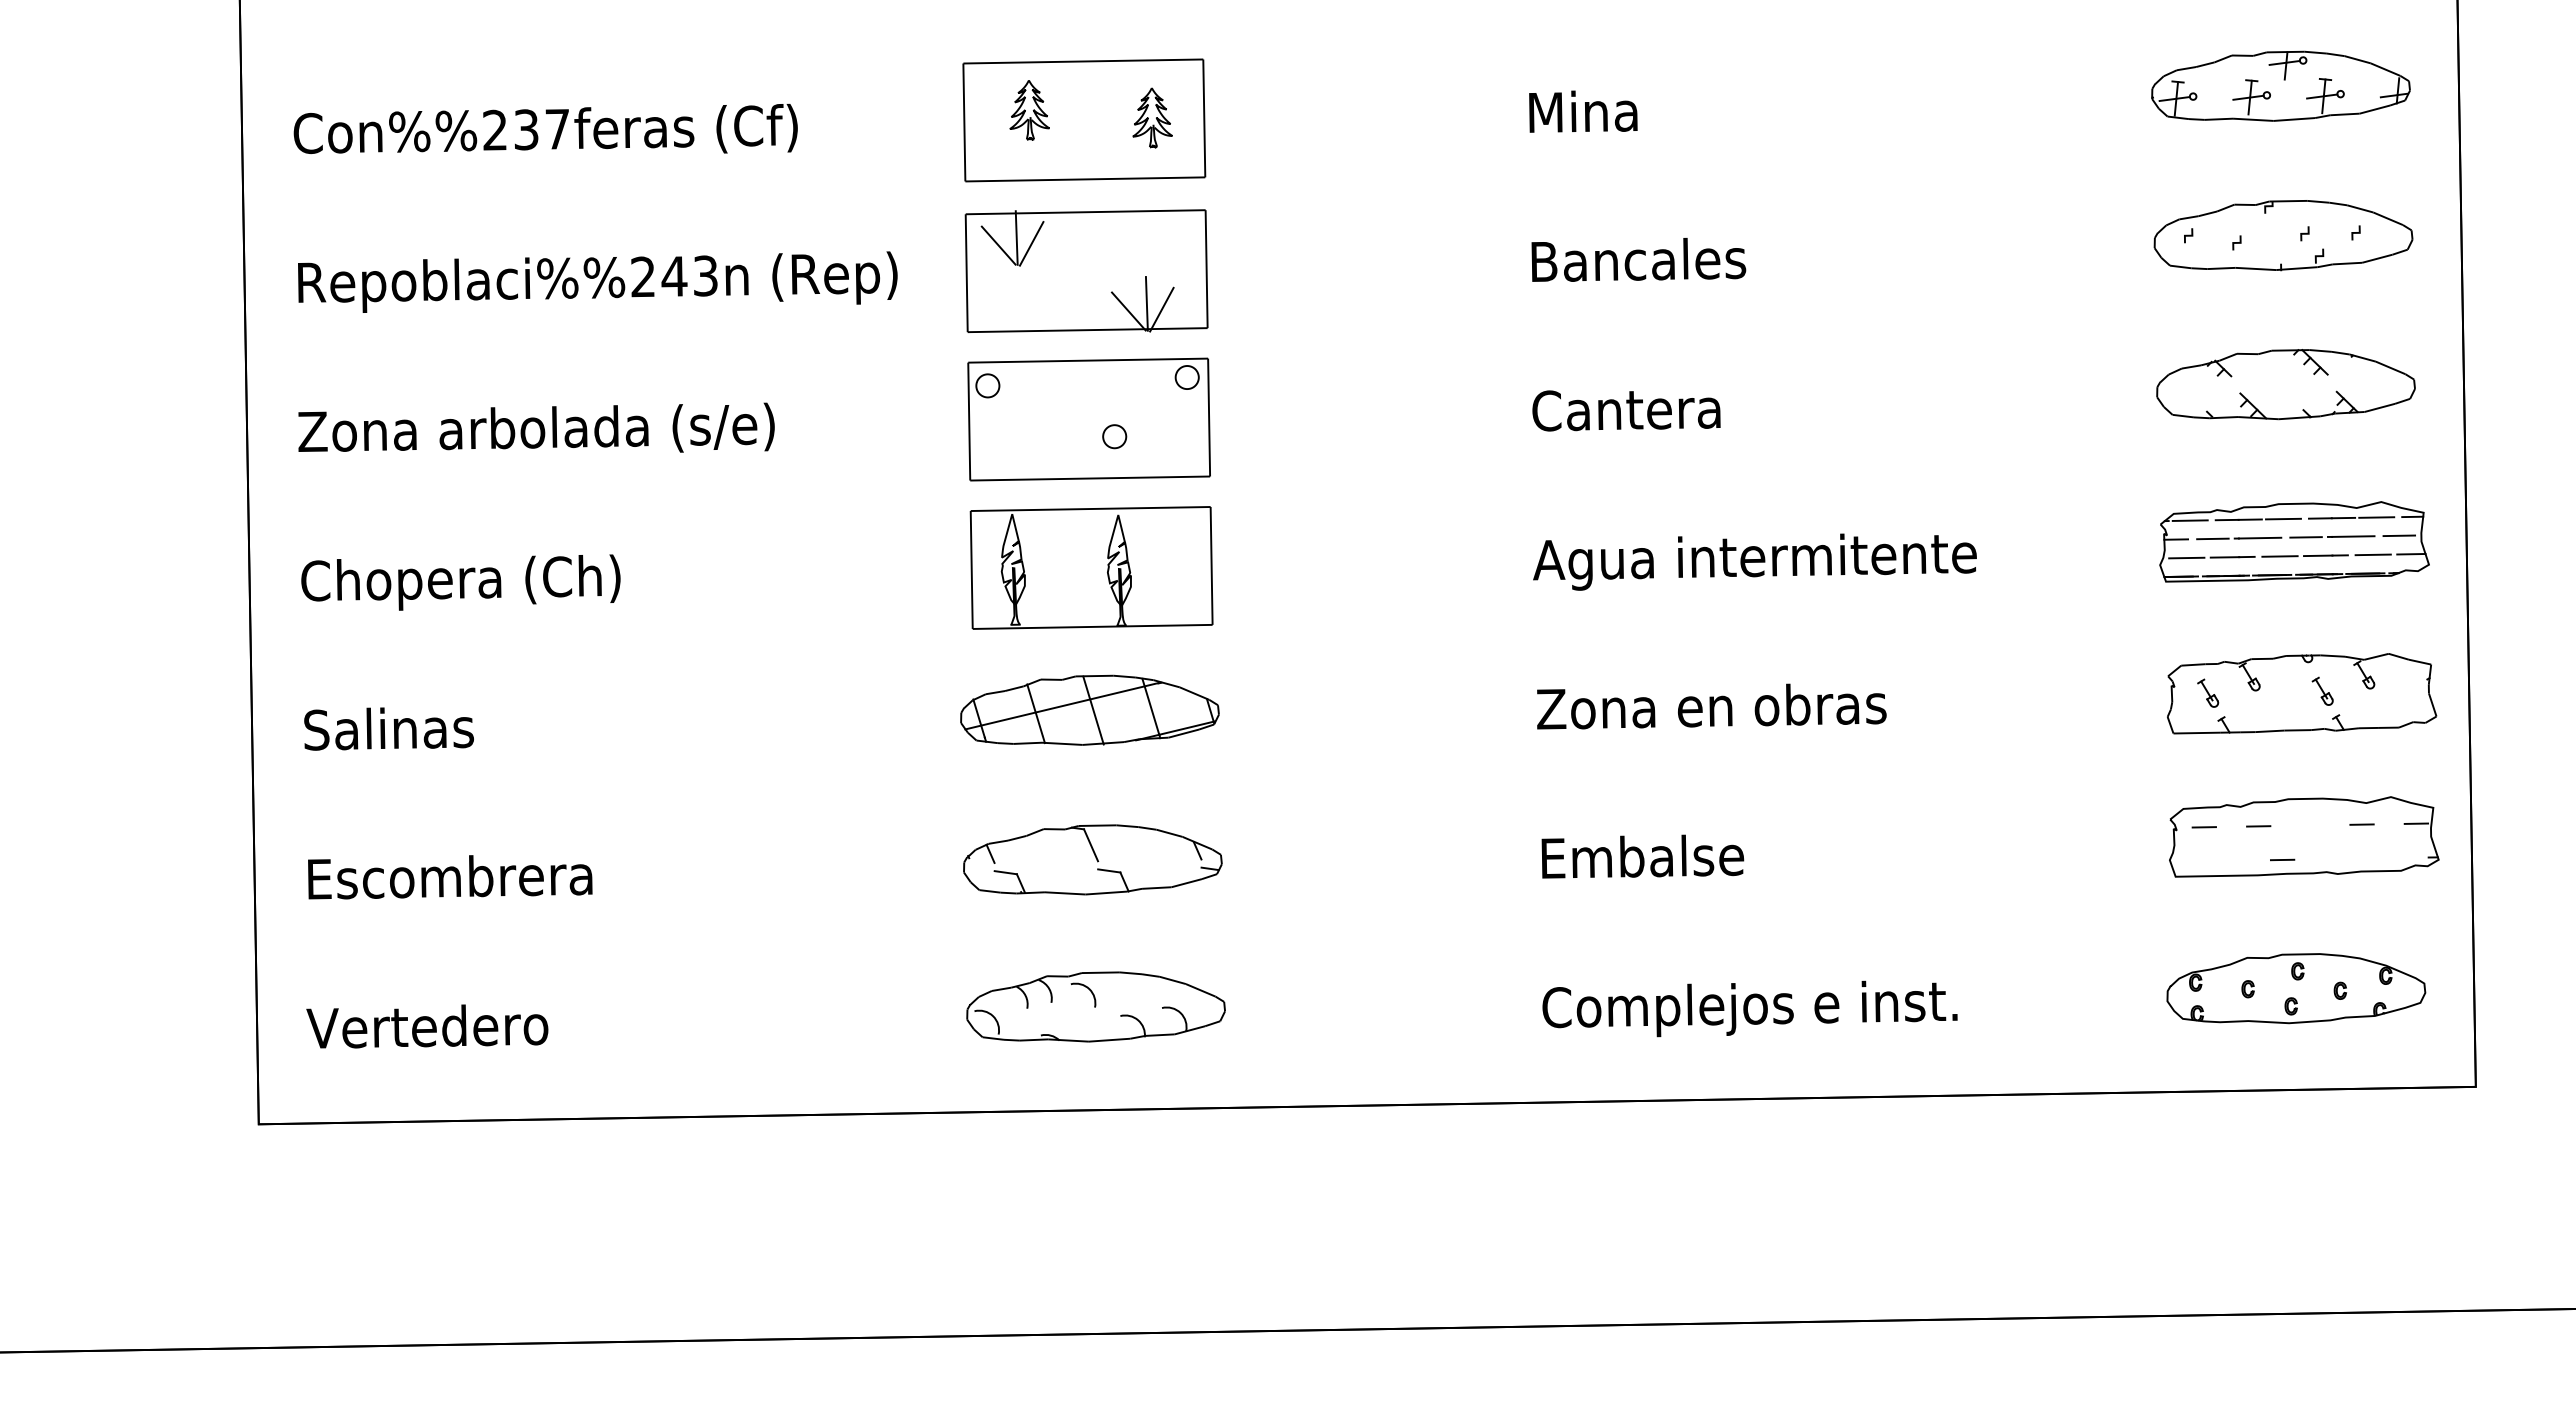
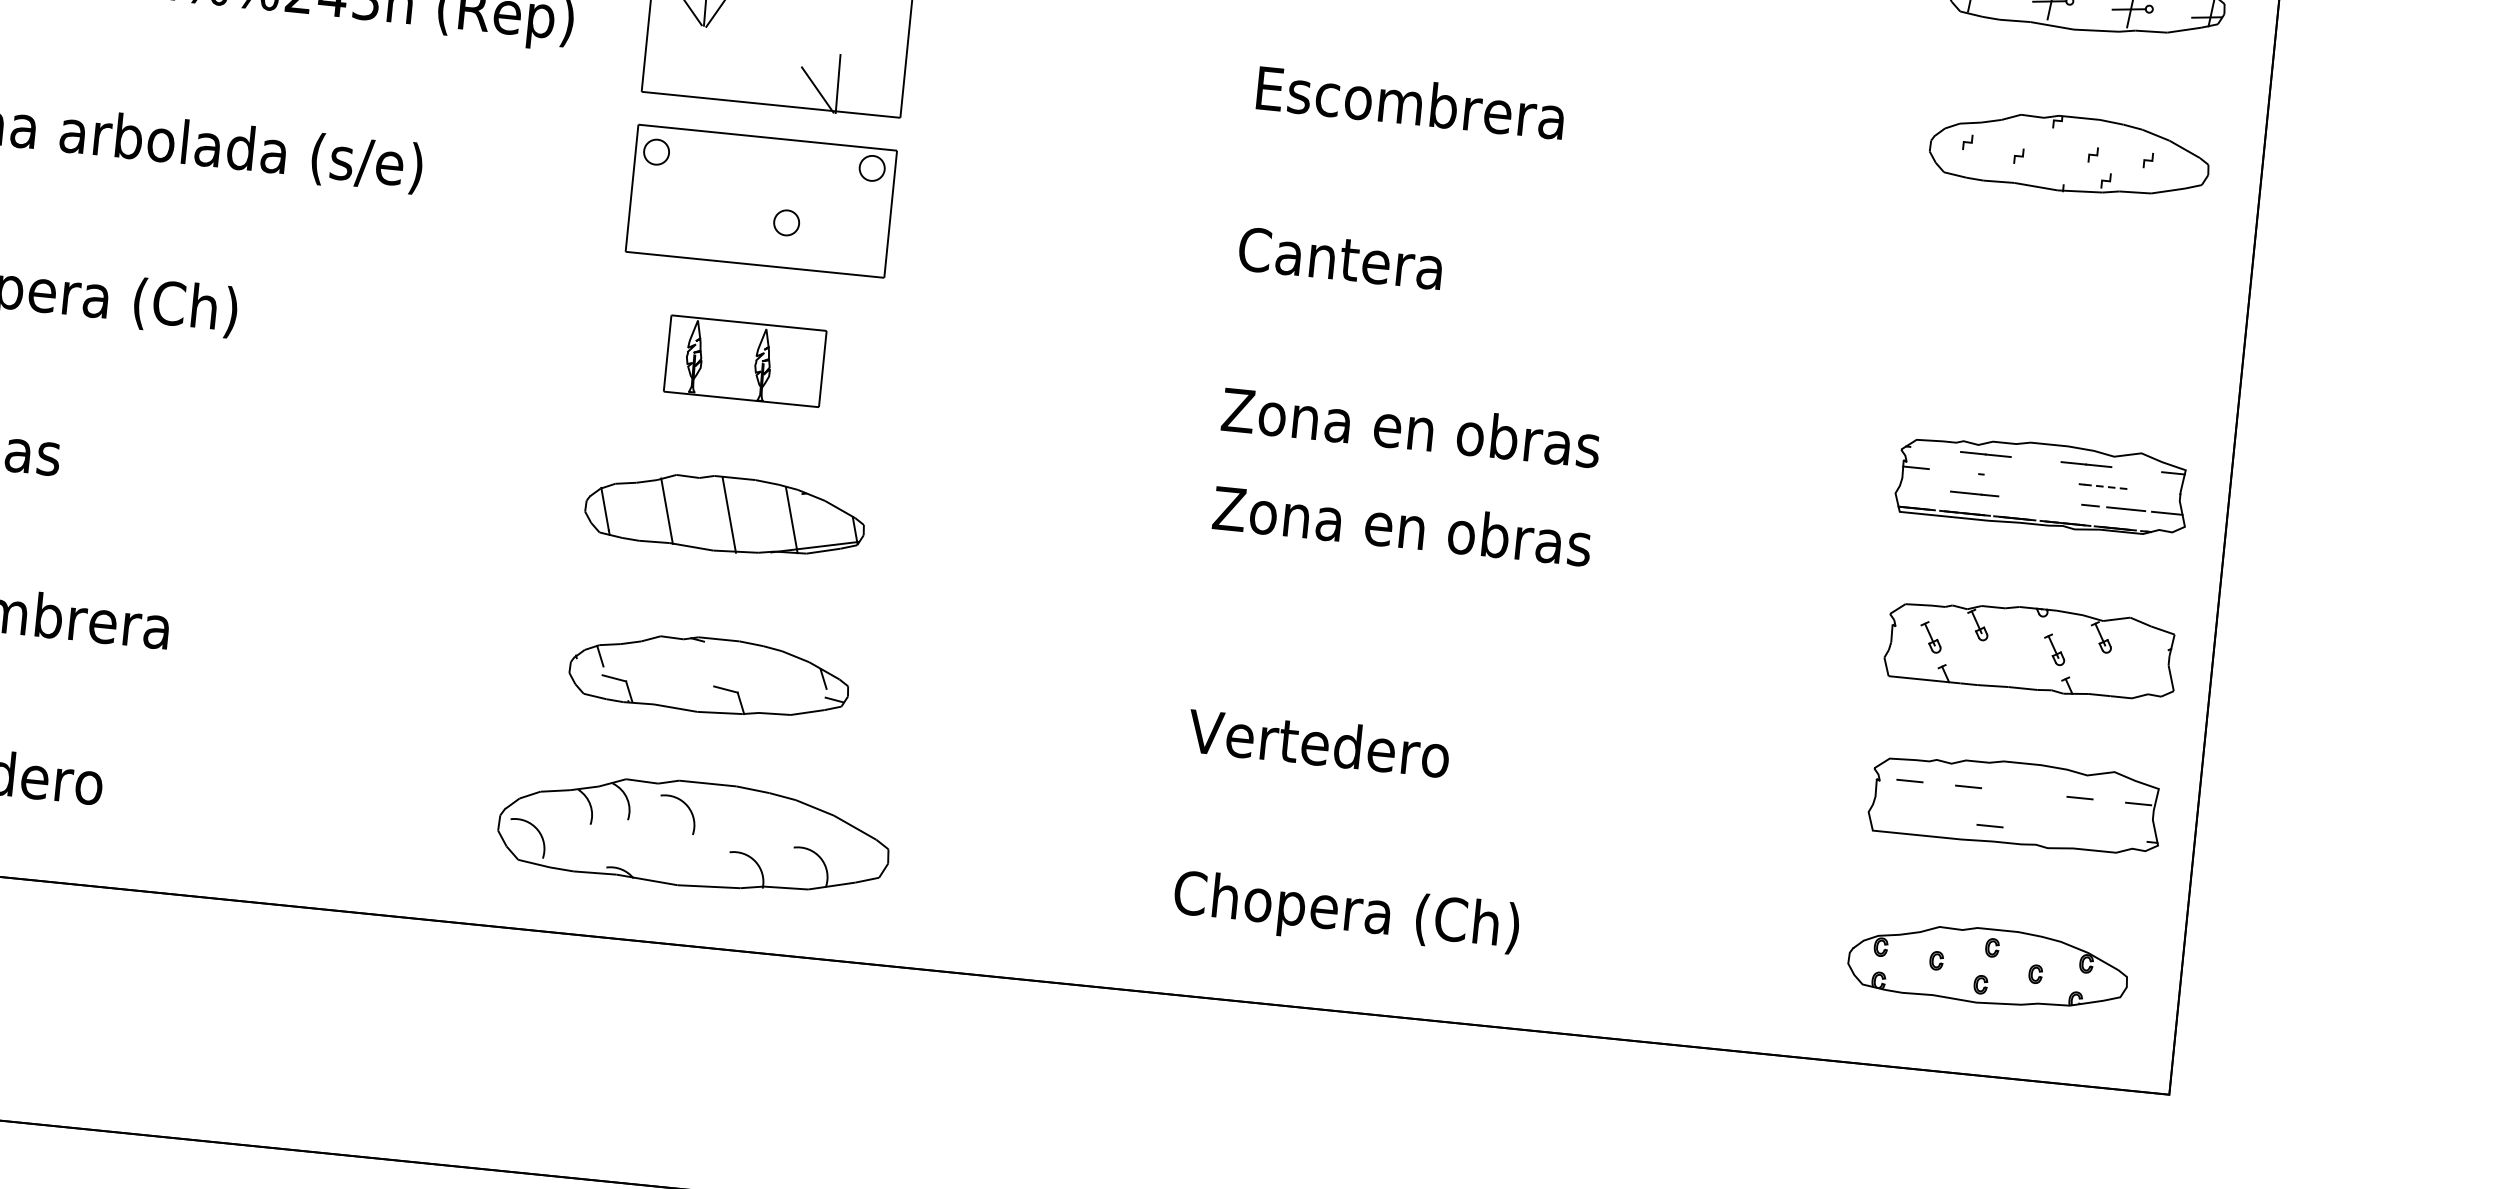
text: (1676, 259) -> (1413, 103), Bancales -> Escombrera
line: (1161, 309) -> (853, 91), removed
part: (2285, 384) -> (2053, 314), removed
line: (2376, 517) -> (2134, 469), removed
line: (2283, 518) -> (2034, 458), removed
line: (2189, 520) -> (1932, 448), removed
line: (2399, 535) -> (2156, 491), removed
line: (2353, 536) -> (2107, 486), solid -> dashed
line: (2259, 537) -> (2005, 476), removed
line: (2305, 537) -> (2055, 481), removed
line: (2212, 538) -> (1955, 471), removed
line: (2317, 555) -> (2066, 502), removed
line: (2279, 556) -> (2025, 499), removed
line: (2186, 557) -> (1924, 488), removed
text: (1754, 561) -> (1459, 438), Agua intermitente -> Zona en obras
part: (1091, 567) -> (745, 360), size x0.6
line: (1061, 706) -> (695, 506), removed
text: (1711, 706) -> (1402, 526), moved
line: (1091, 845) -> (710, 659), removed
text: (1658, 856) -> (1318, 743), Embalse -> Vertedero
part: (1095, 1006) -> (693, 833), size x1.4
text: (1766, 1008) -> (1415, 920), Complejos e inst. -> Chopera (Ch)

